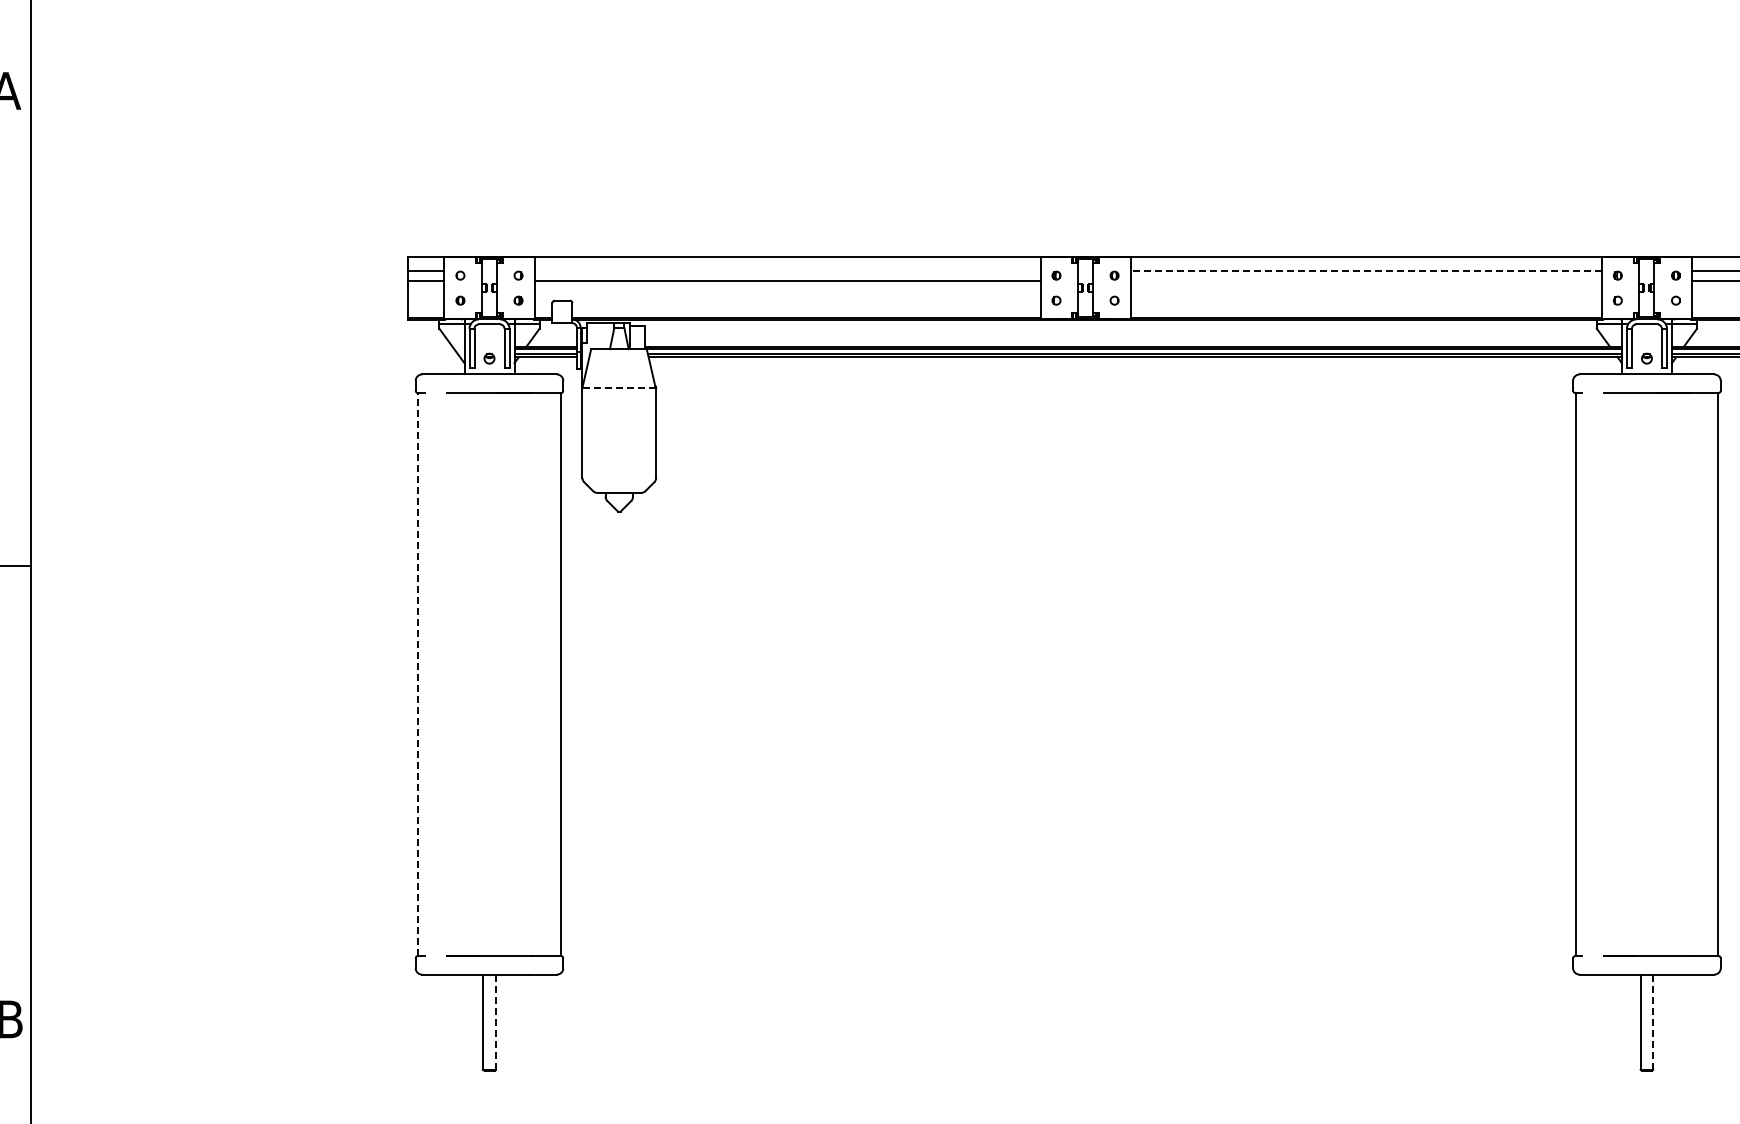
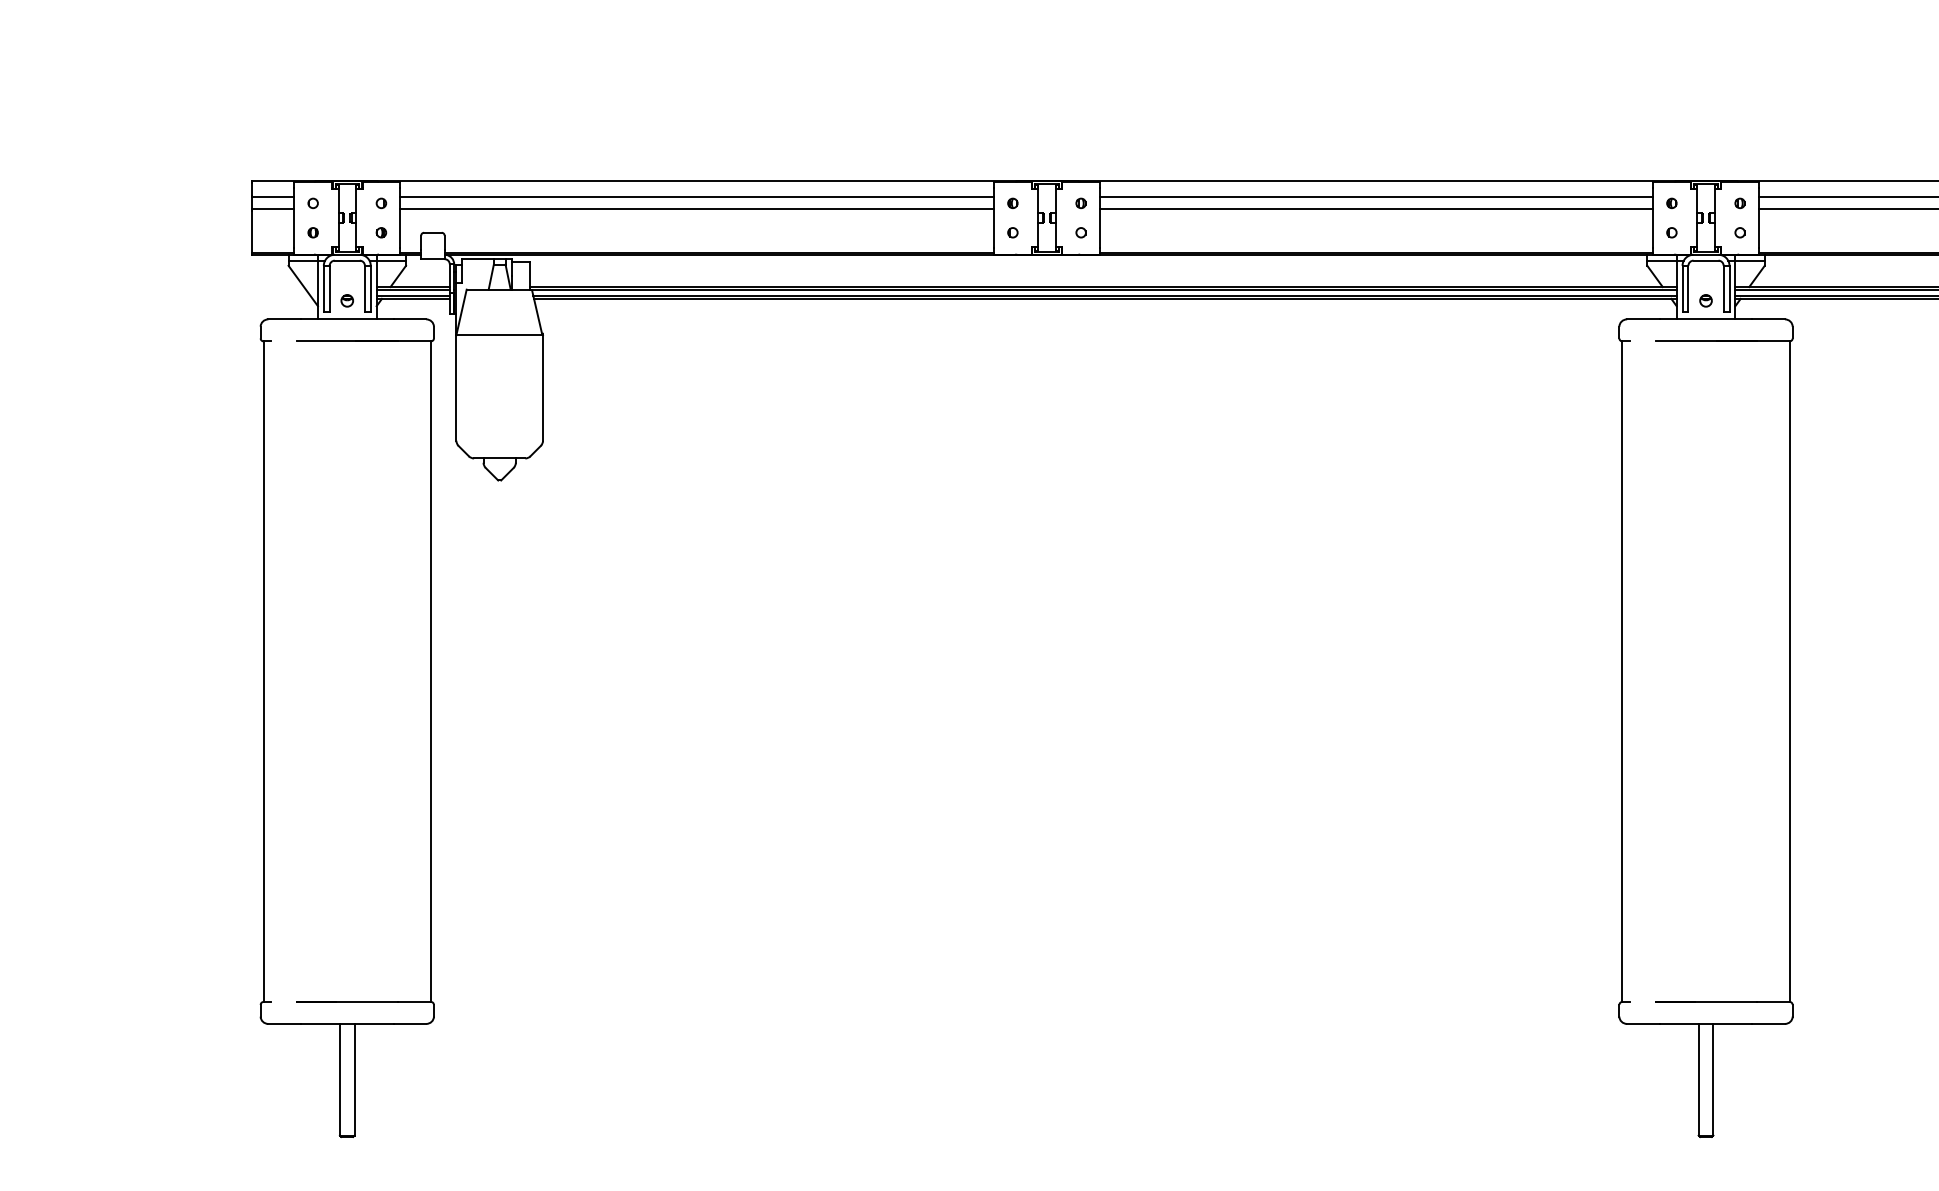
line: (787, 270) -> (697, 197), added
line: (1366, 270) -> (1376, 197), dashed -> solid
line: (1365, 280) -> (1375, 209), added
line: (619, 387) -> (499, 334), dashed -> solid
line: (418, 674) -> (263, 671), dashed -> solid
line: (495, 1022) -> (354, 1080), dashed -> solid
line: (1653, 1022) -> (1713, 1080), dashed -> solid

